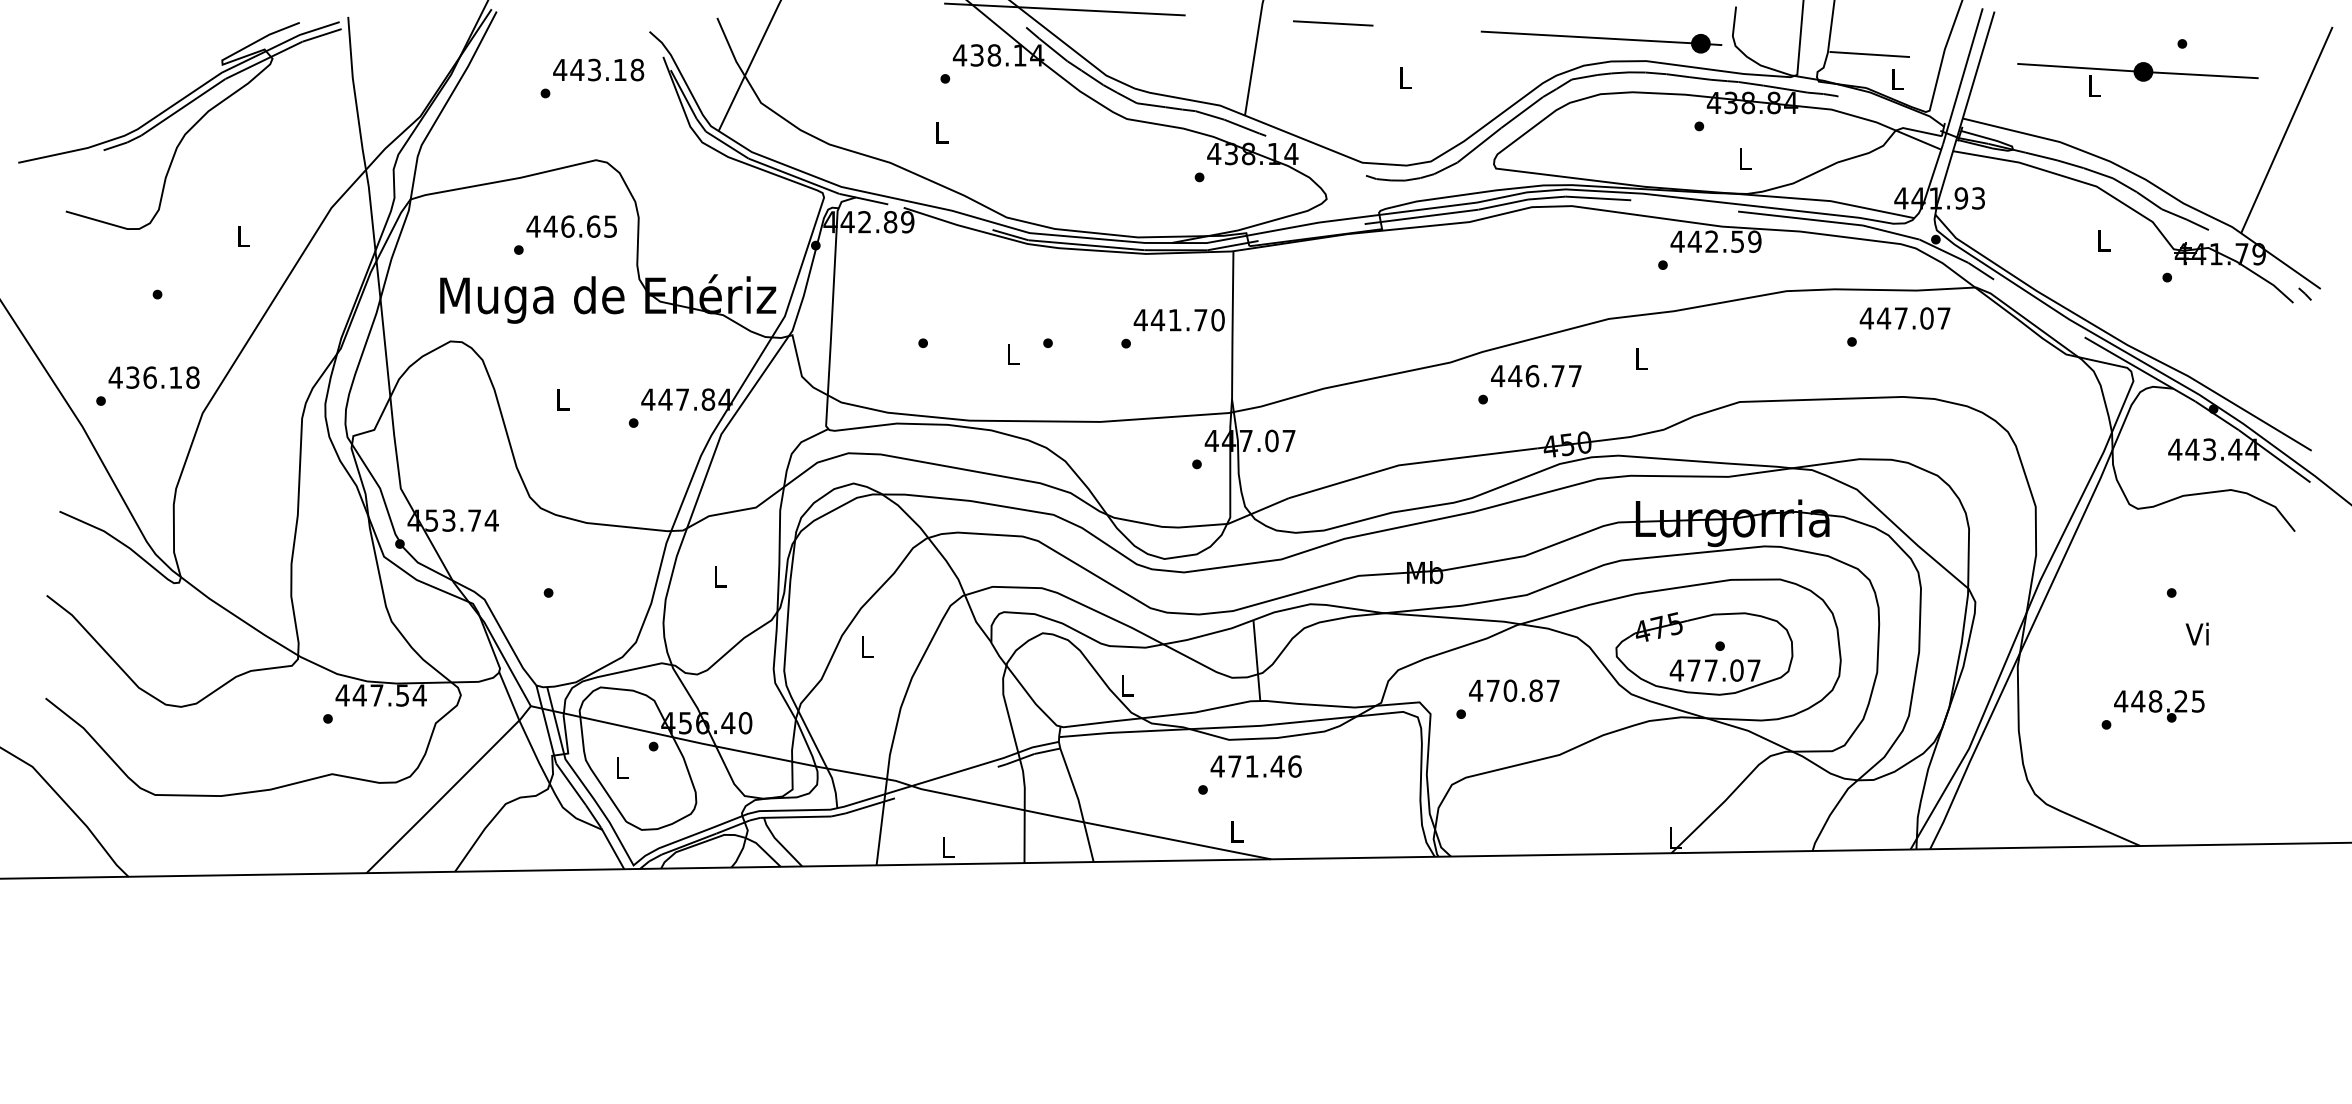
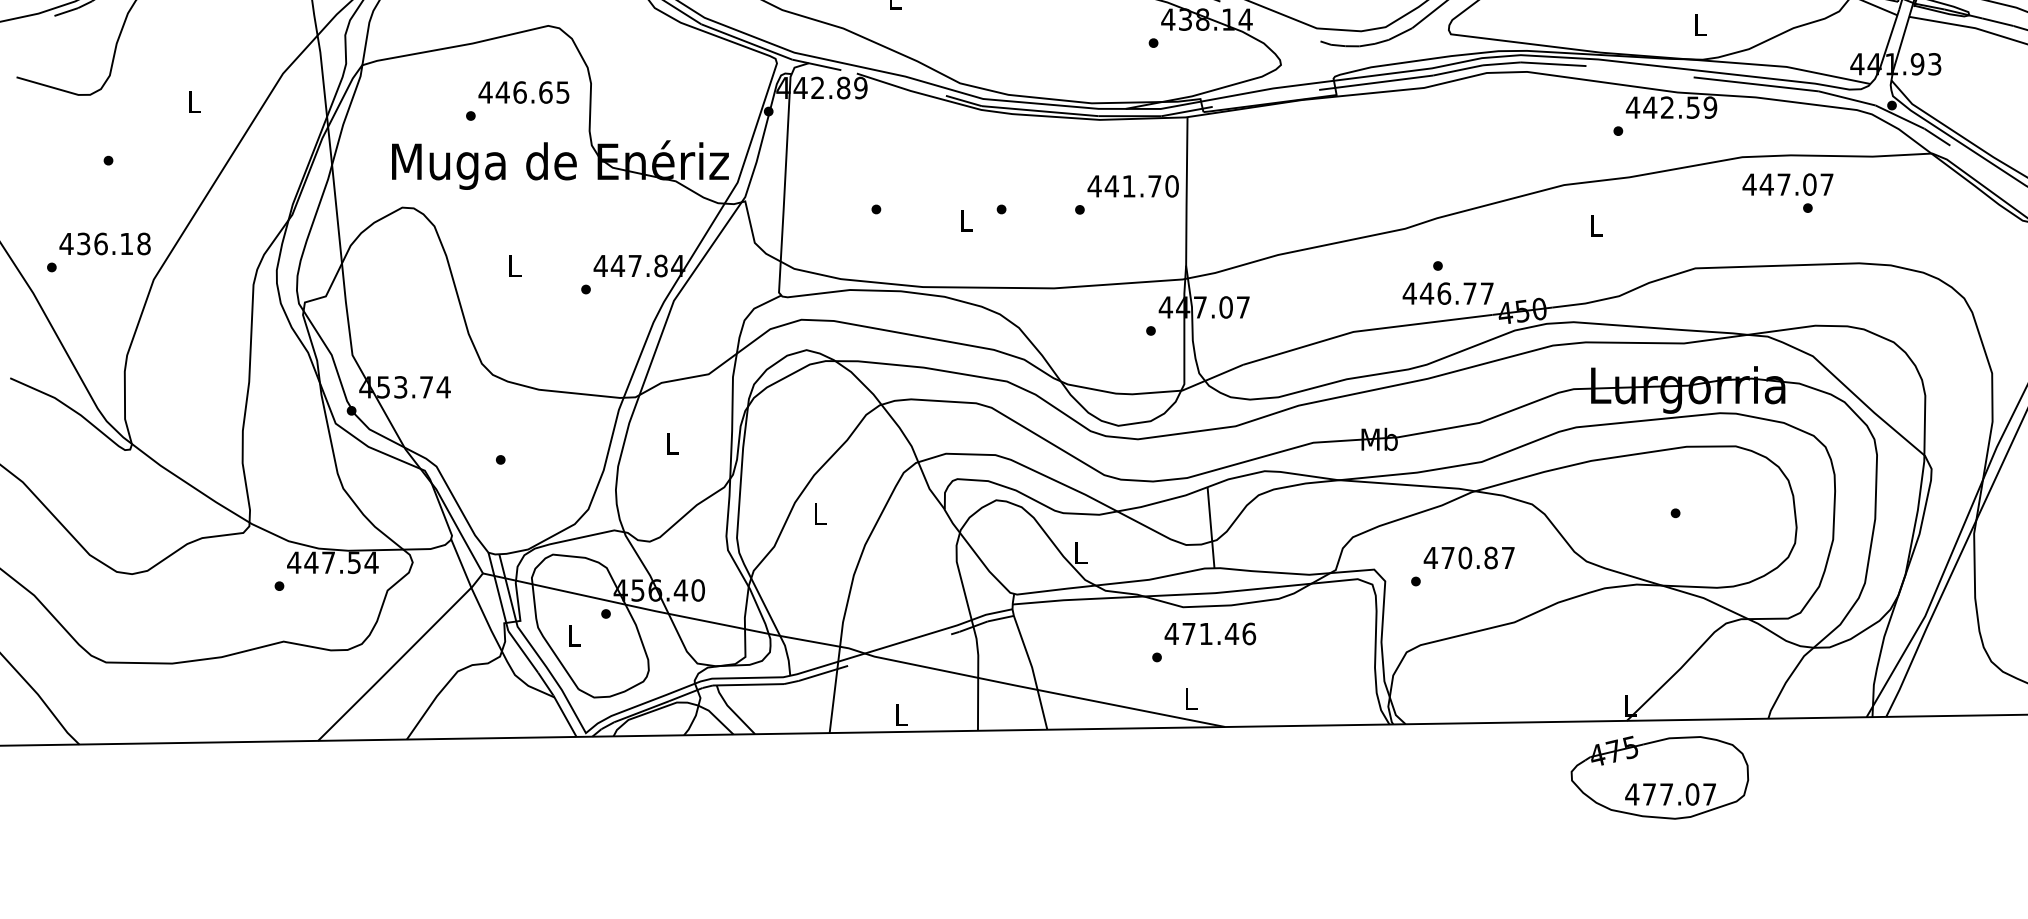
text: (1904, 318) -> (1787, 184), moved
text: (1536, 376) -> (1448, 293), moved
part: (1704, 653) -> (1659, 777), moved

